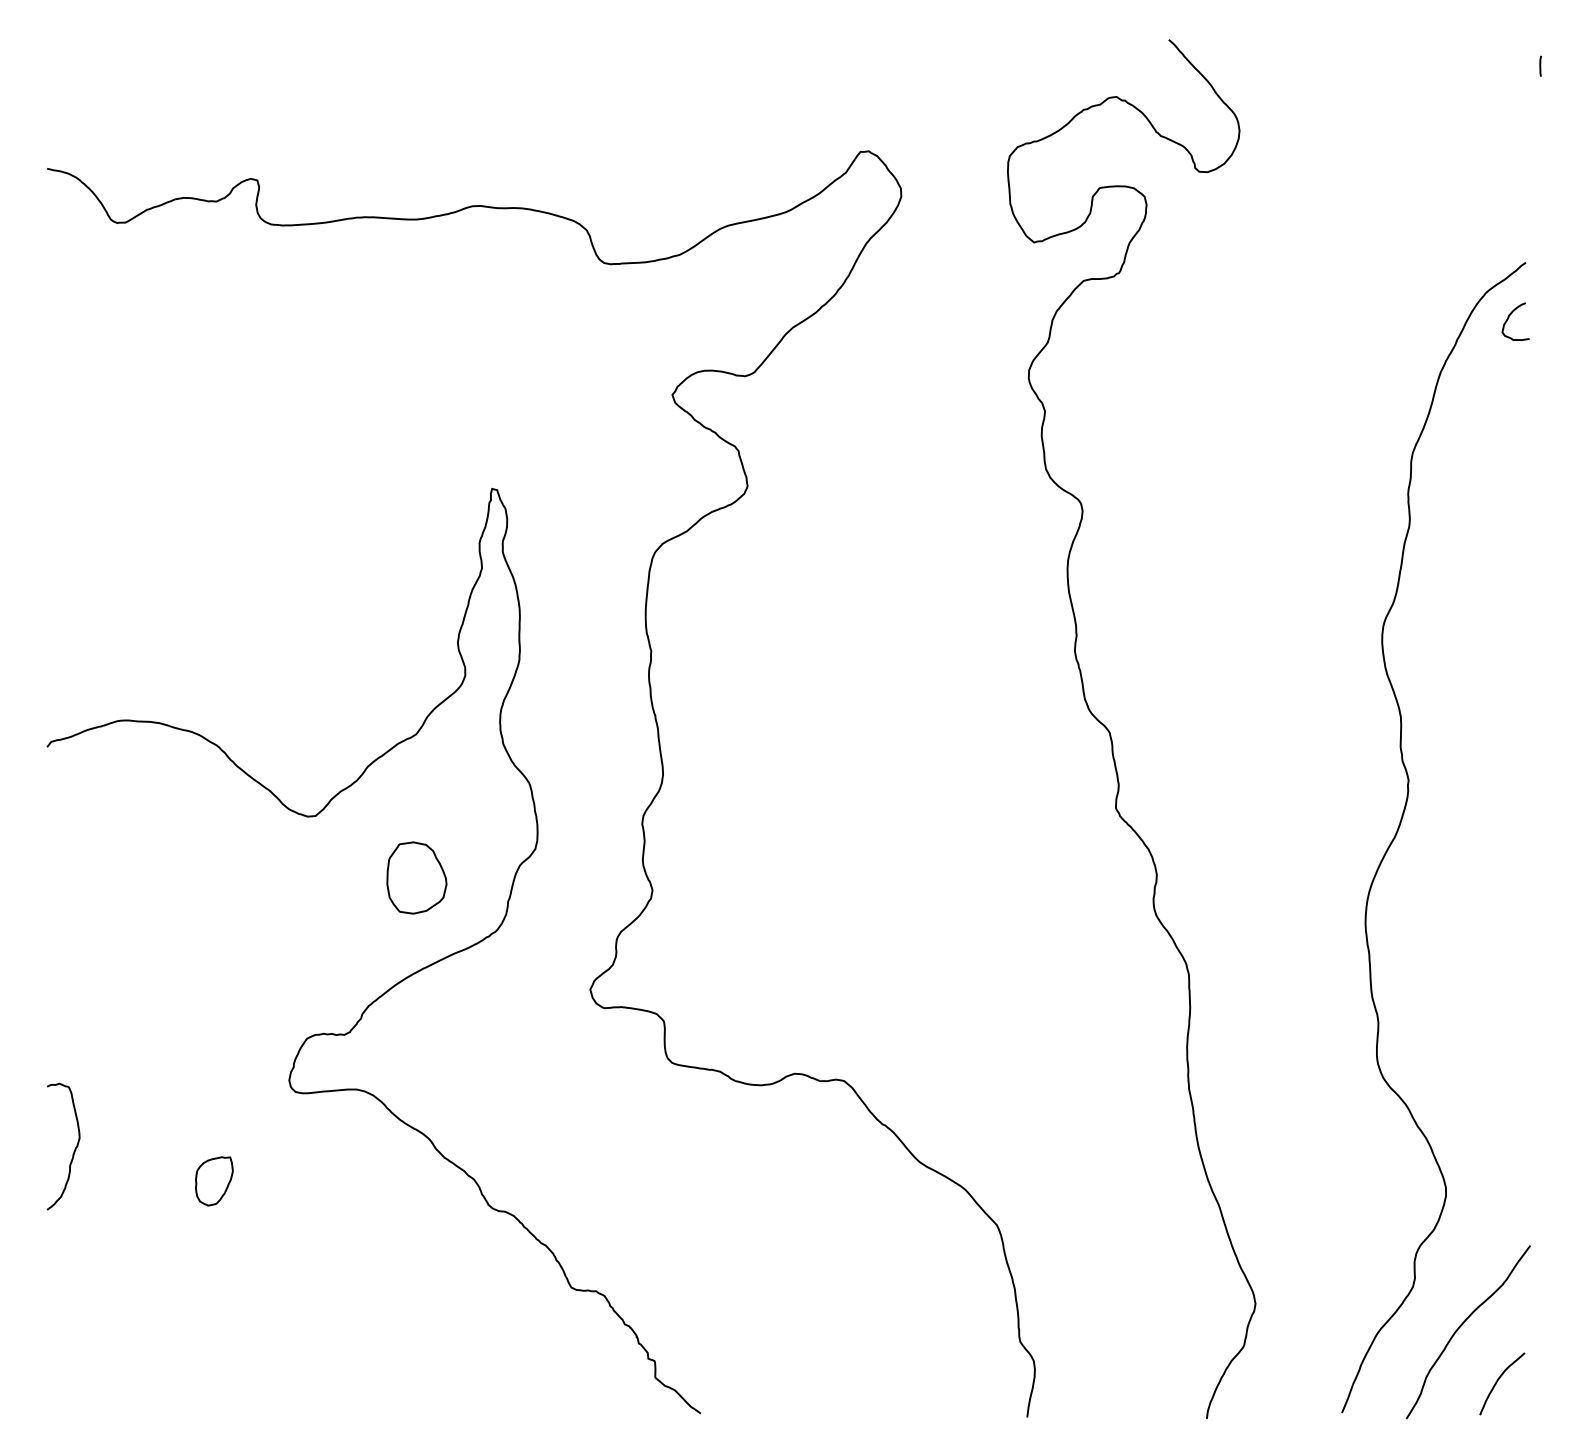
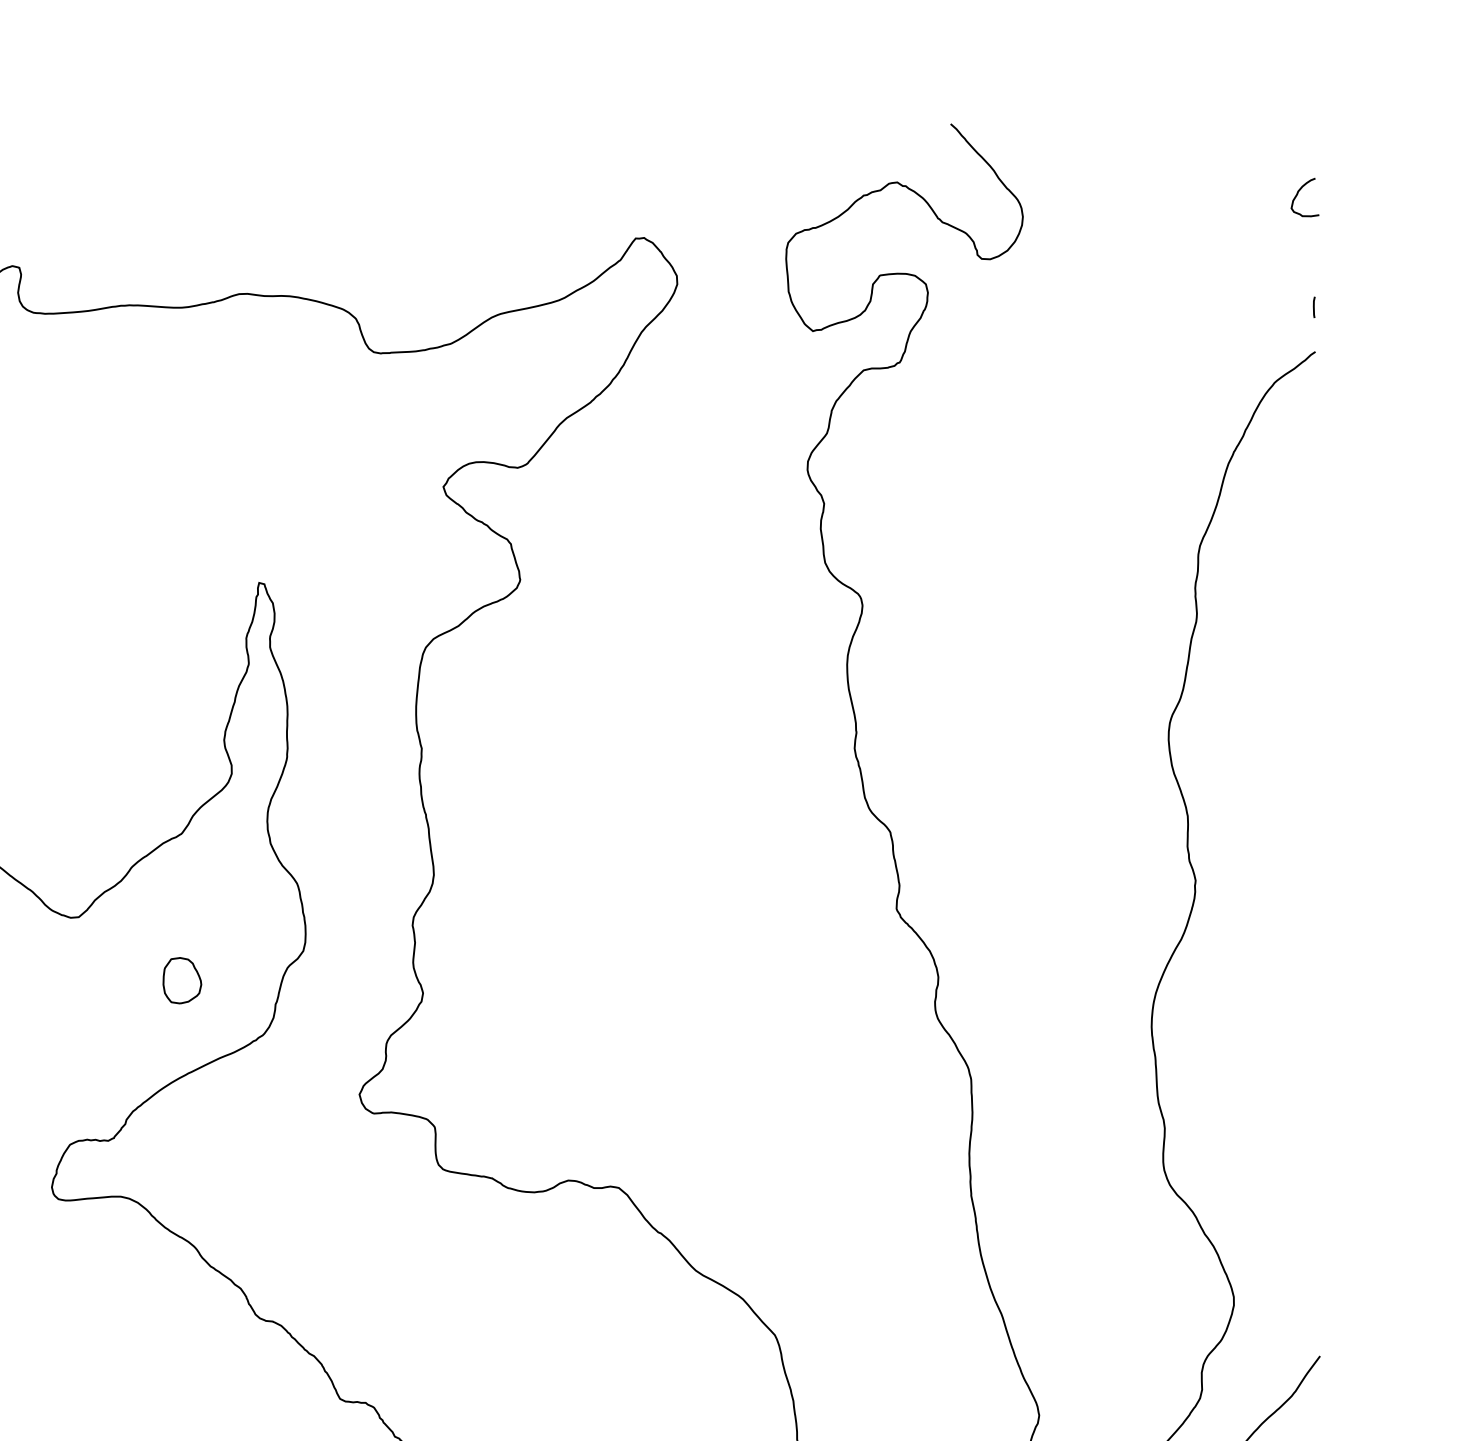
line: (1540, 65) -> (1314, 306), moved
curve: (1509, 317) -> (1298, 193), moved
part: (416, 878) -> (181, 981), size x0.62

